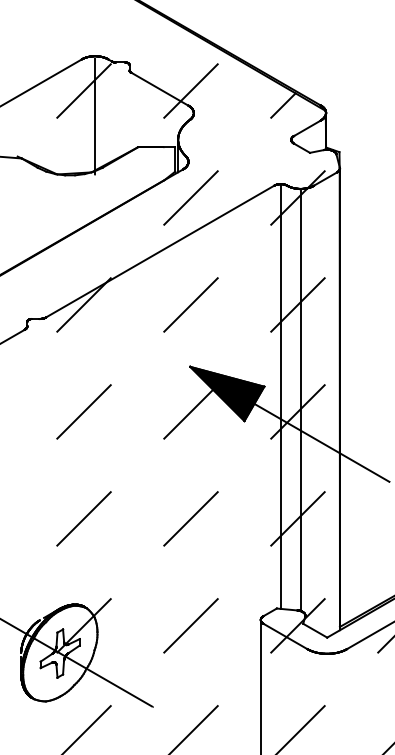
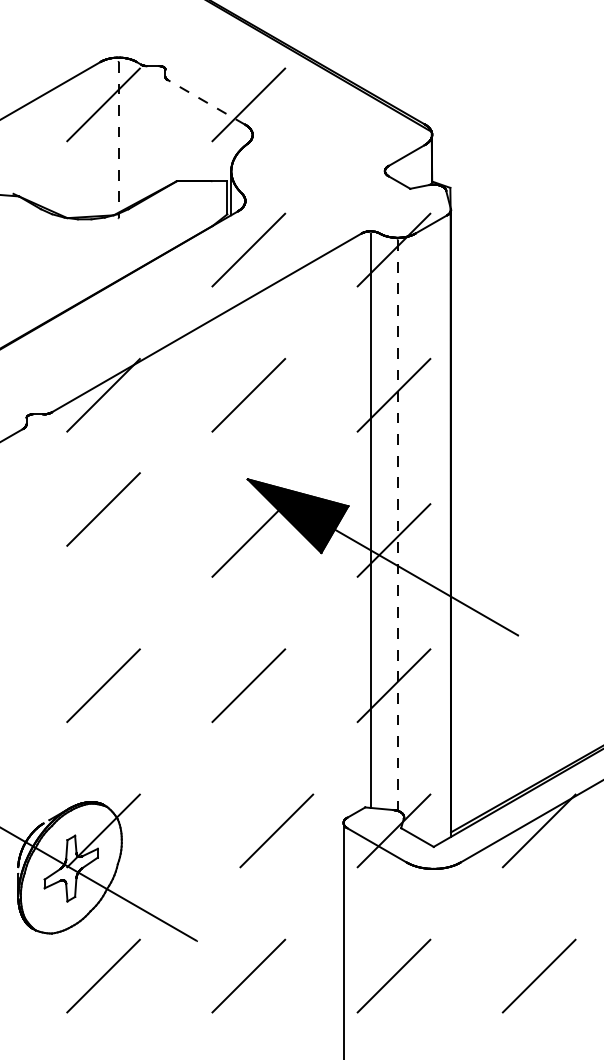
line: (159, 89) -> (206, 102), solid -> dashed
line: (282, 105) -> (373, 124), removed
line: (95, 117) -> (118, 140), solid -> dashed
line: (300, 400) -> (397, 525), solid -> dashed
line: (83, 411) -> (103, 509), moved
line: (190, 625) -> (276, 830), moved

